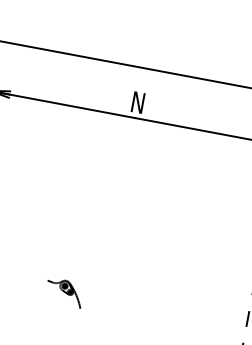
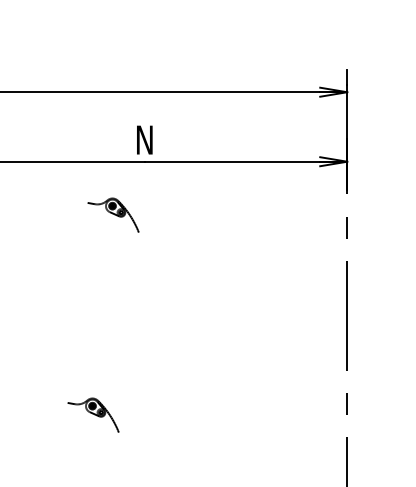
part: (105, 151) -> (113, 214), added

